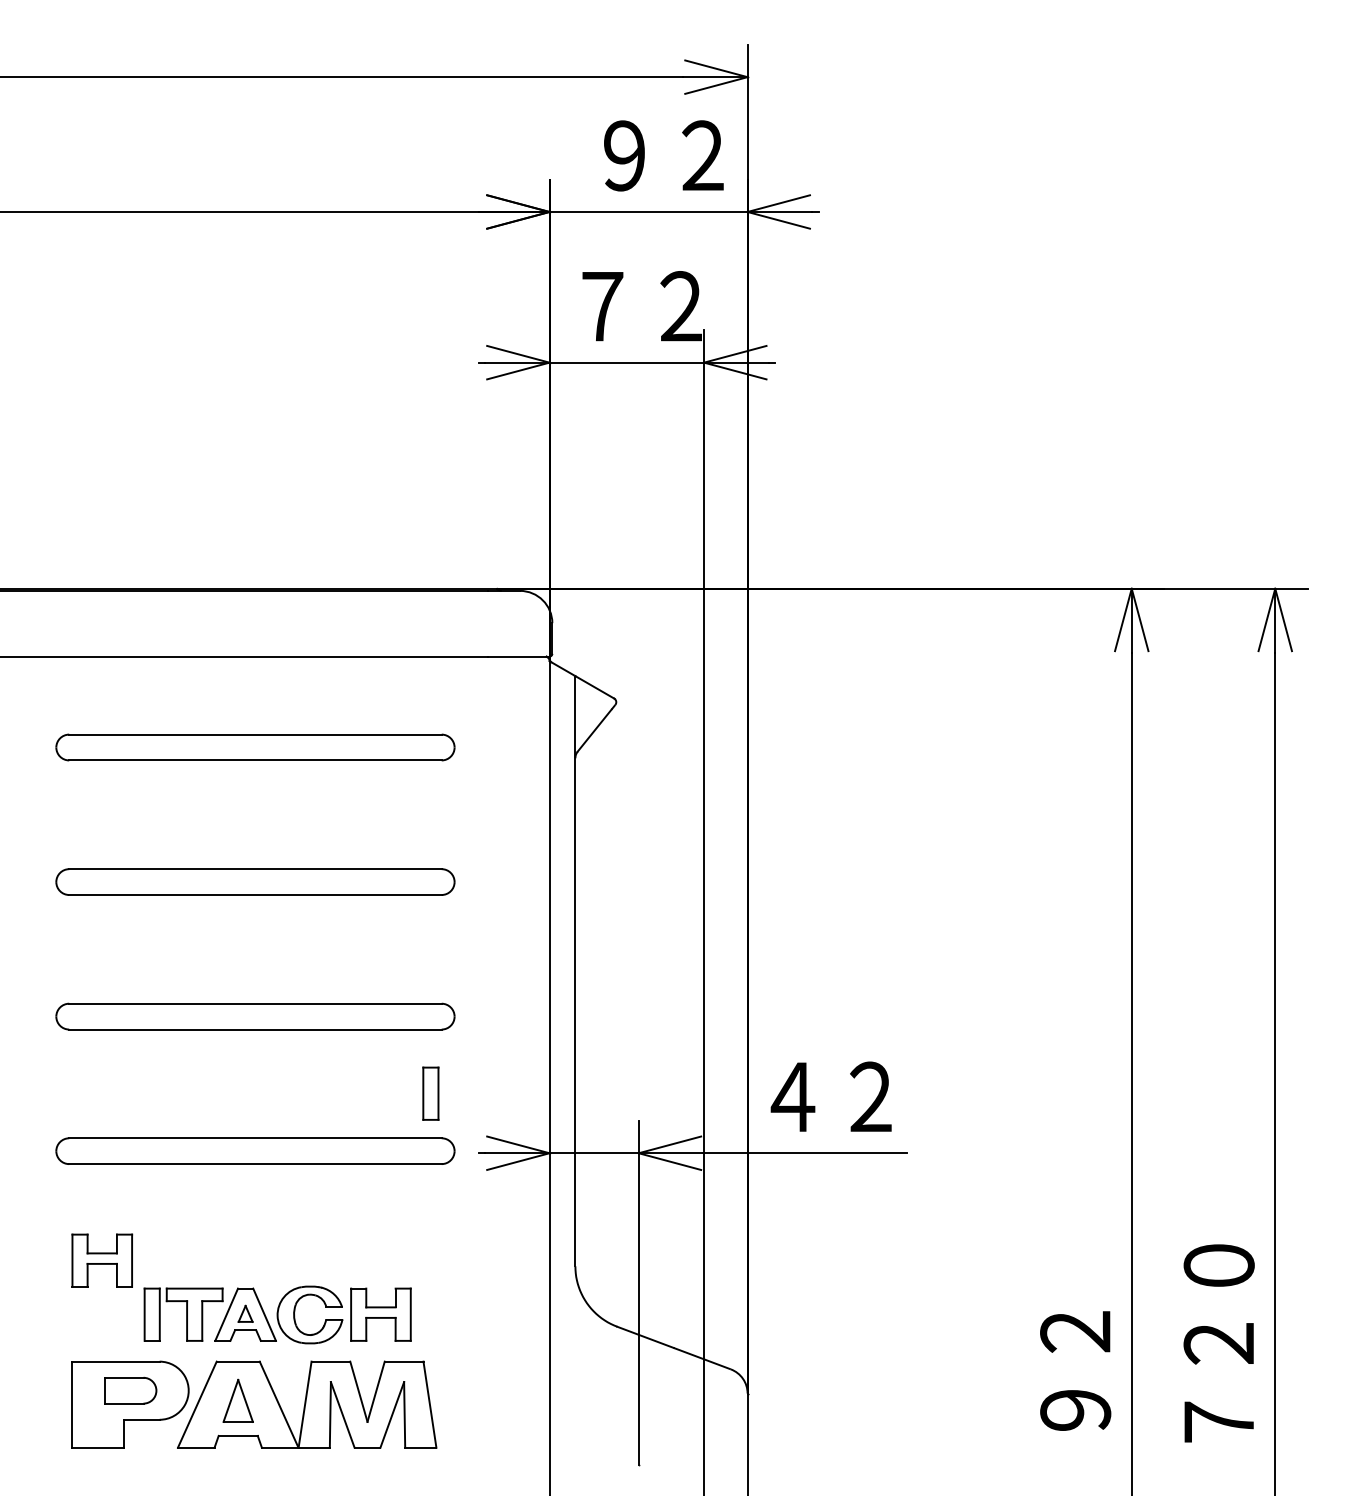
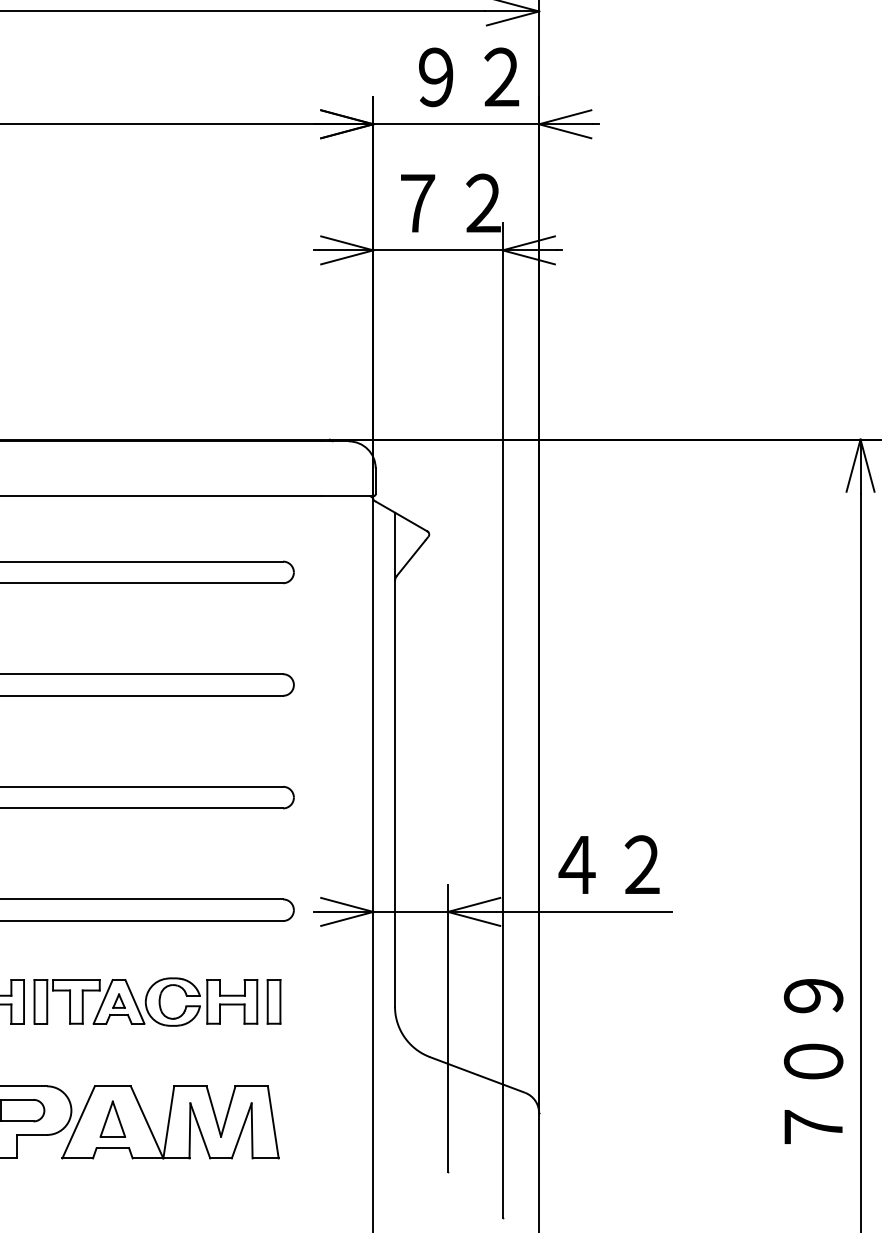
part: (430, 1093) -> (273, 1001), moved
part: (277, 1314) -> (145, 1001), moved
text: (1075, 1331) -> (813, 1061), ９２ -> ７０９

